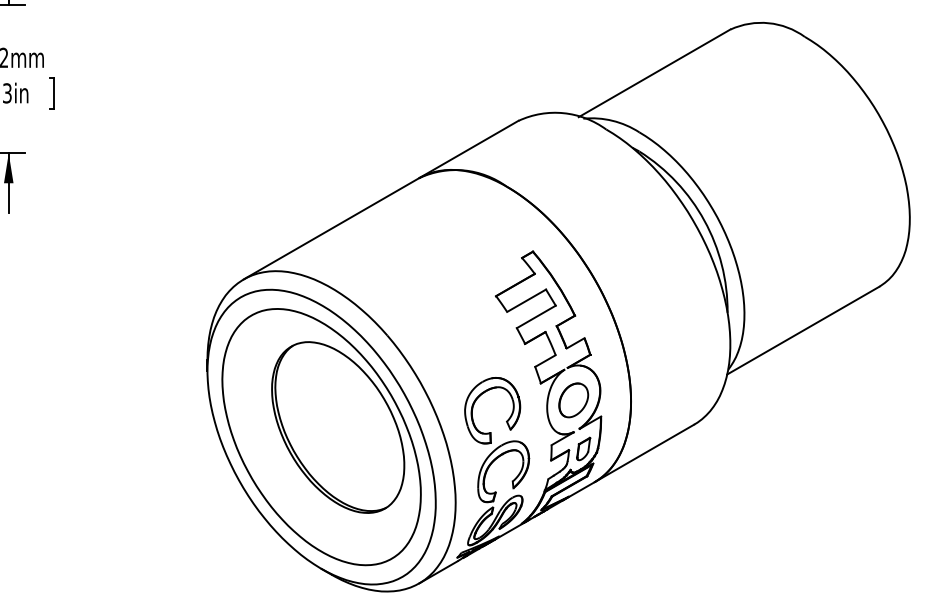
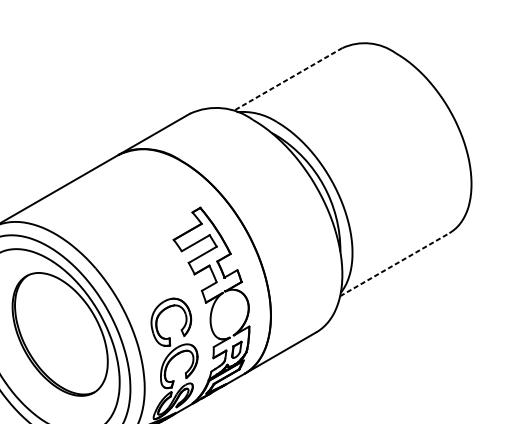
line: (654, 73) -> (287, 79), solid -> dashed
line: (803, 330) -> (395, 264), solid -> dashed
part: (573, 400) -> (229, 314), removed

